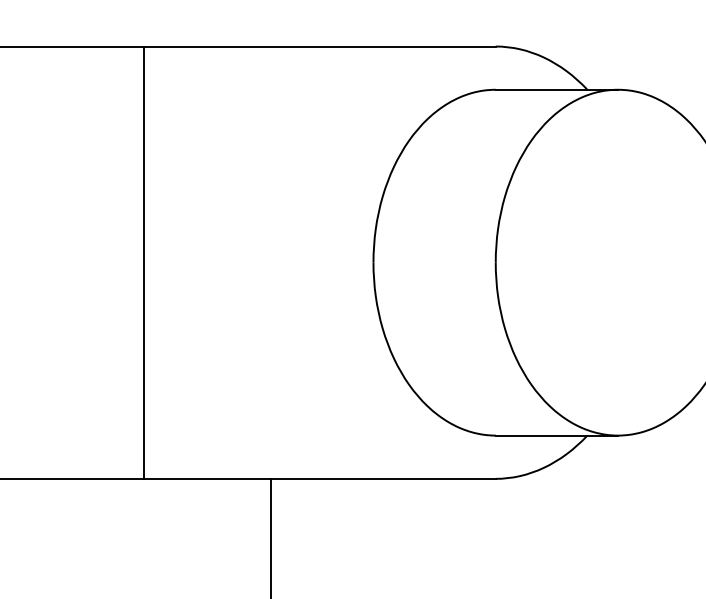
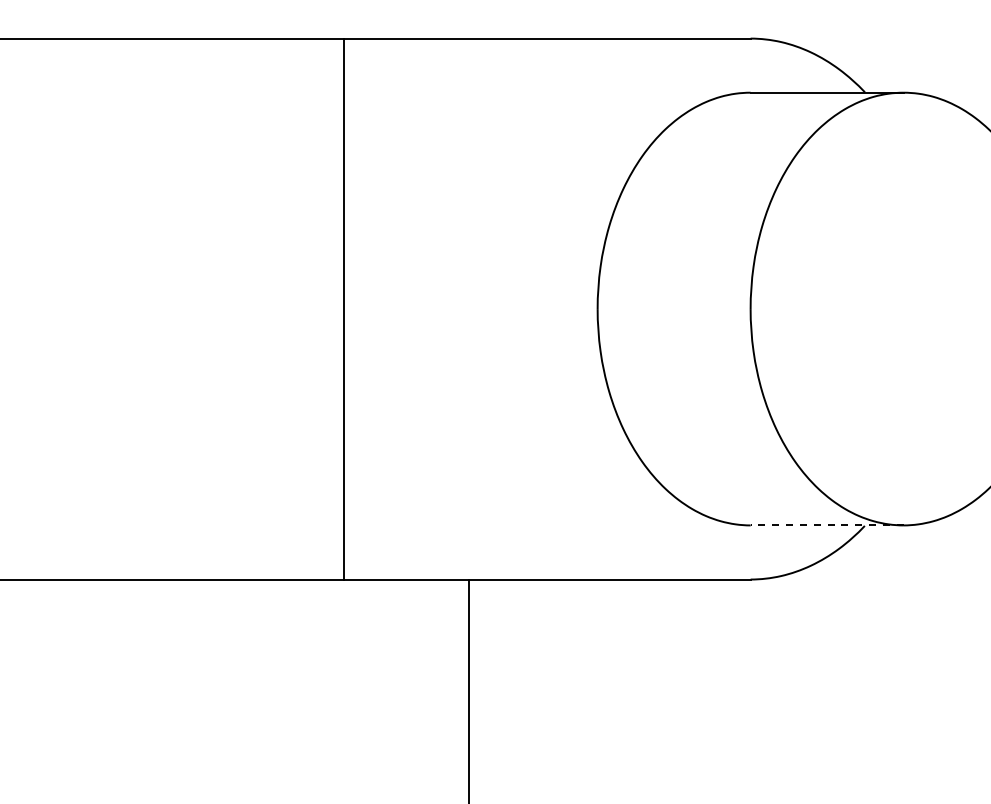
line: (144, 262) -> (343, 308), moved
line: (556, 435) -> (826, 525), solid -> dashed

